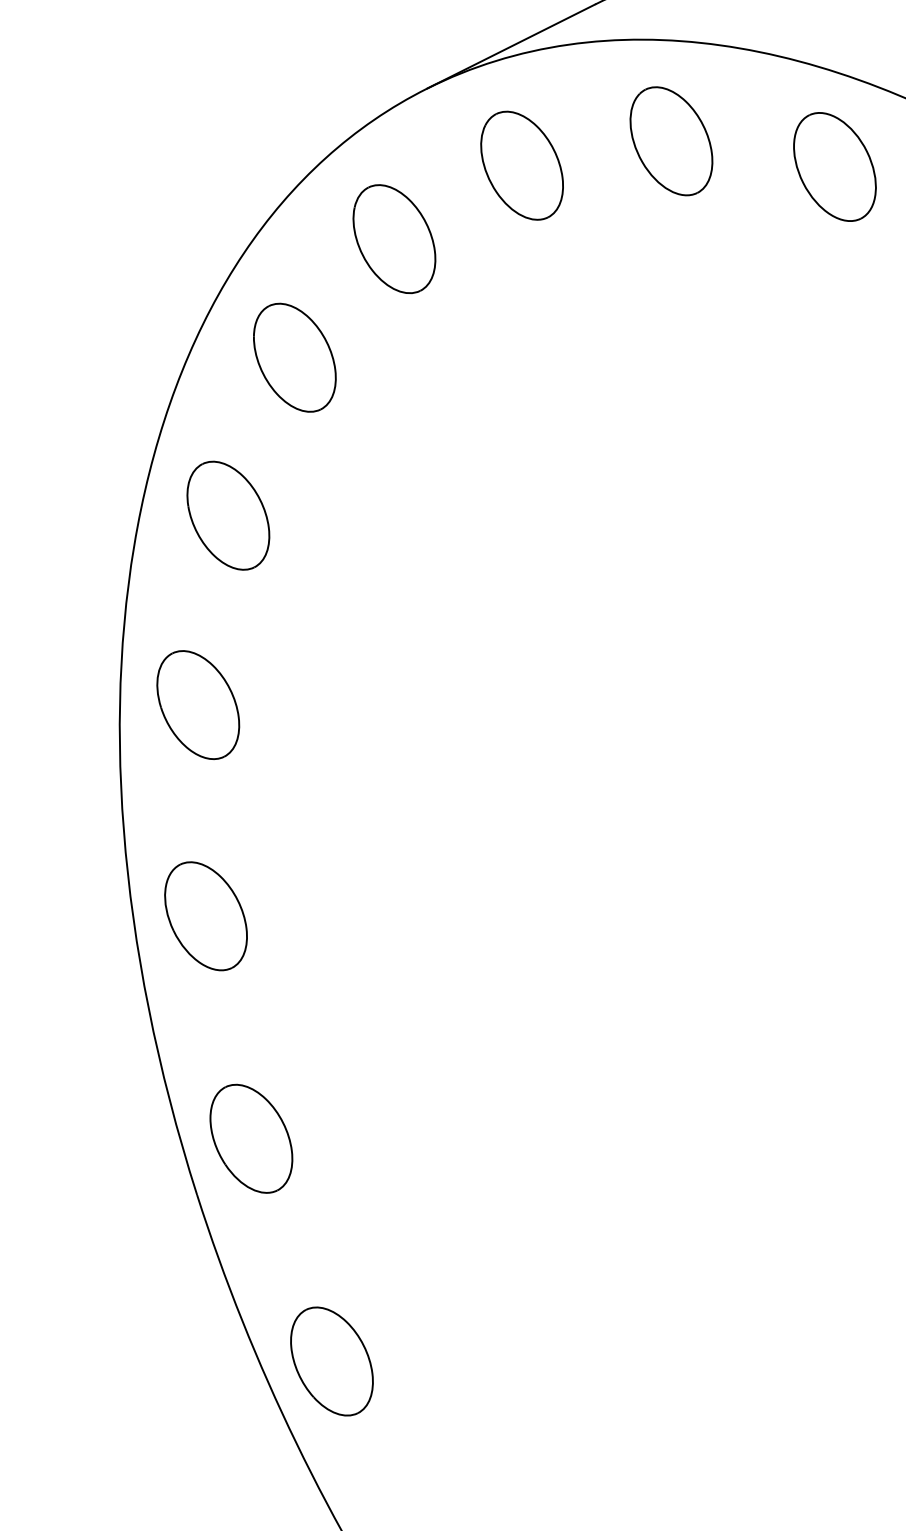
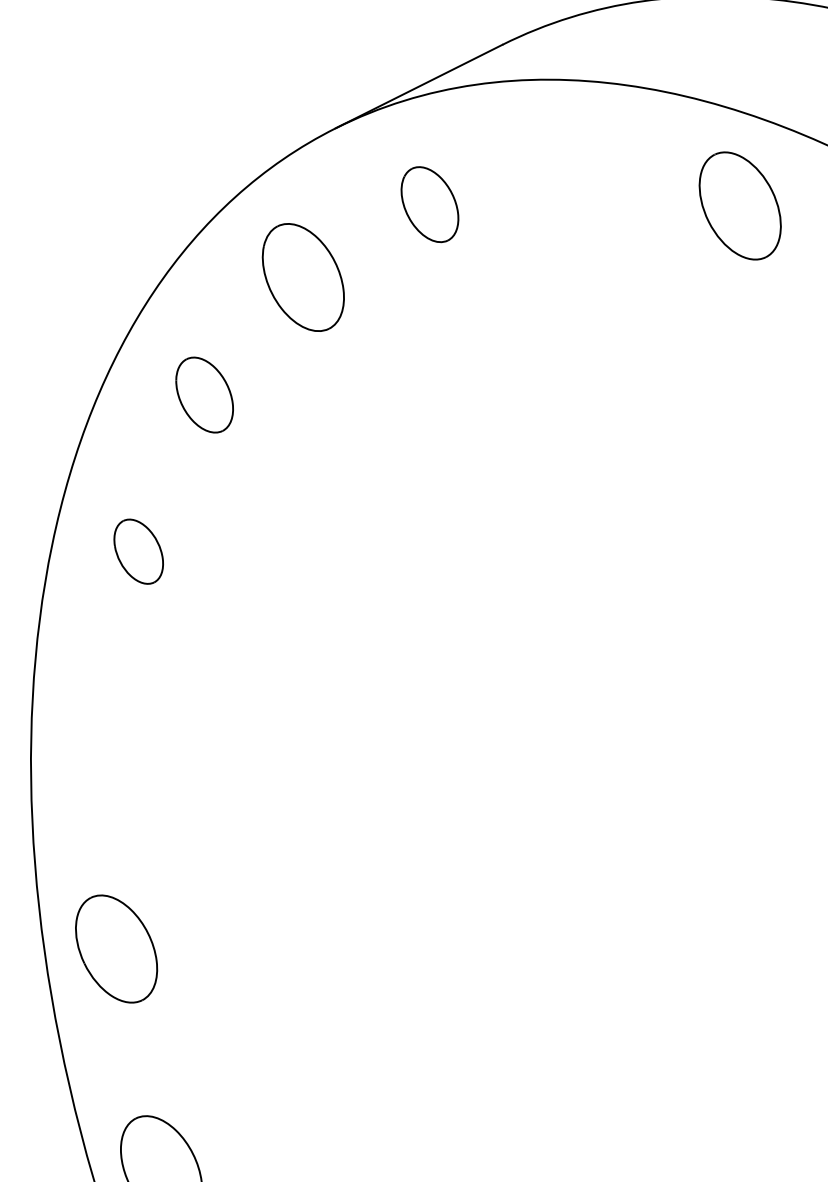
part: (671, 141) -> (578, 180), removed
part: (521, 165) -> (429, 204), size x0.7
part: (294, 357) -> (204, 394), size x0.7
part: (228, 515) -> (138, 551), size x0.6
part: (198, 704) -> (109, 739), removed

